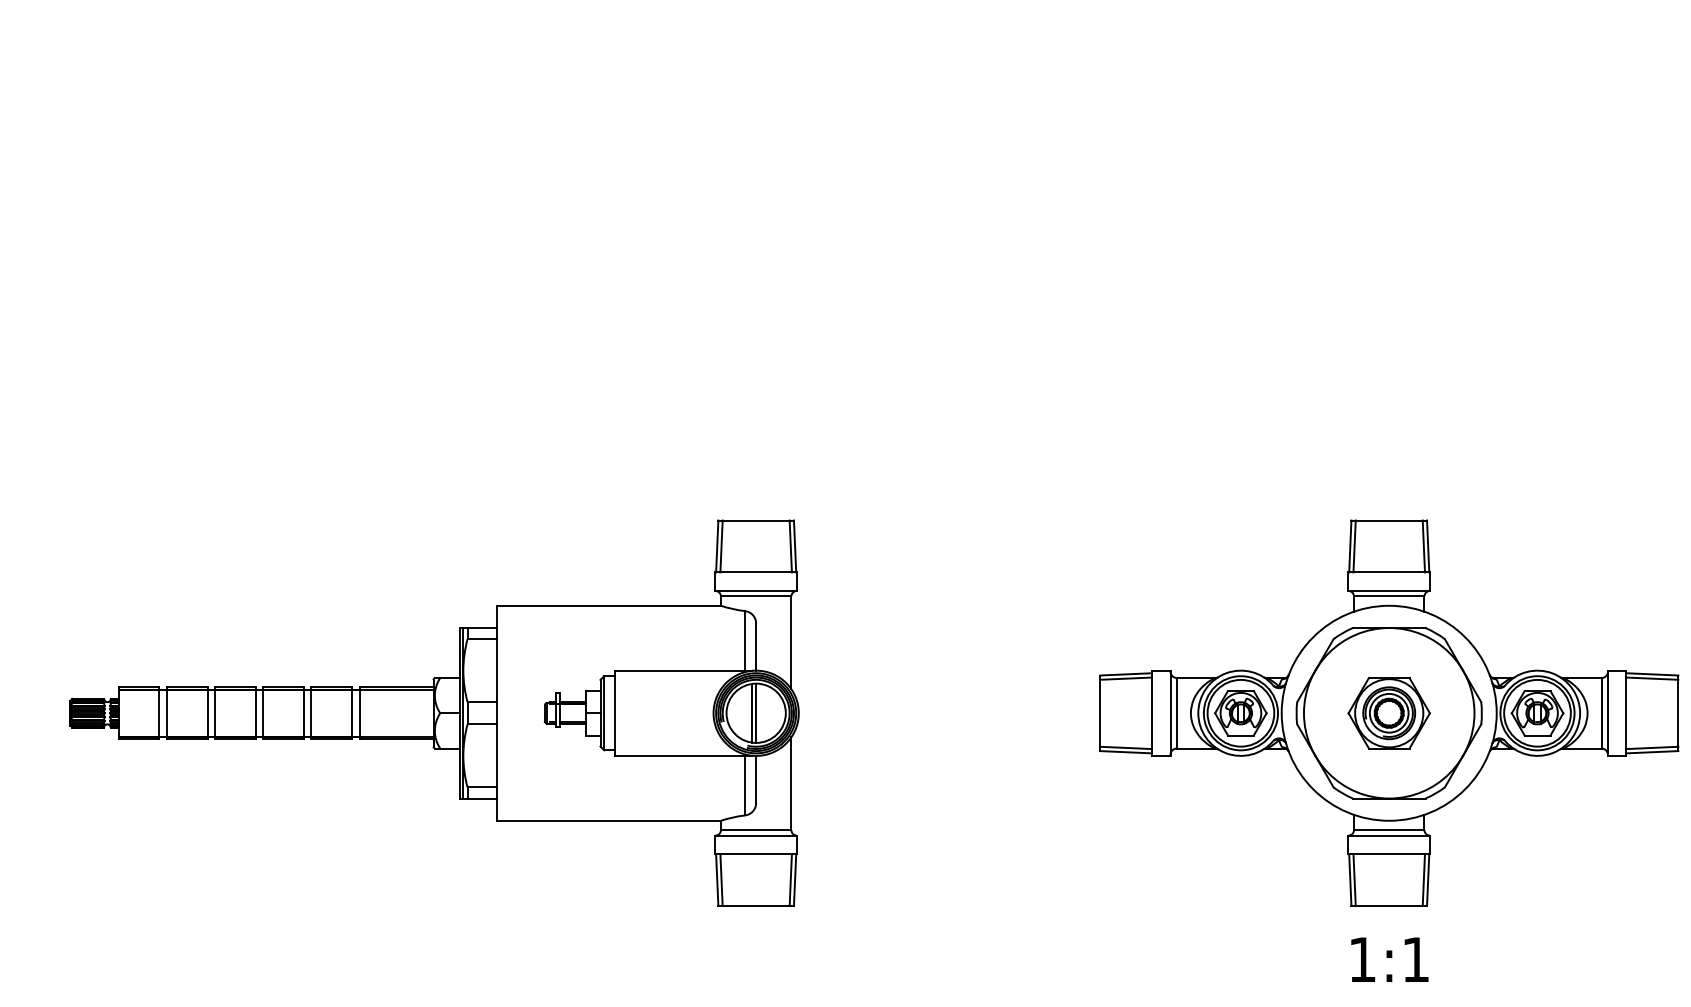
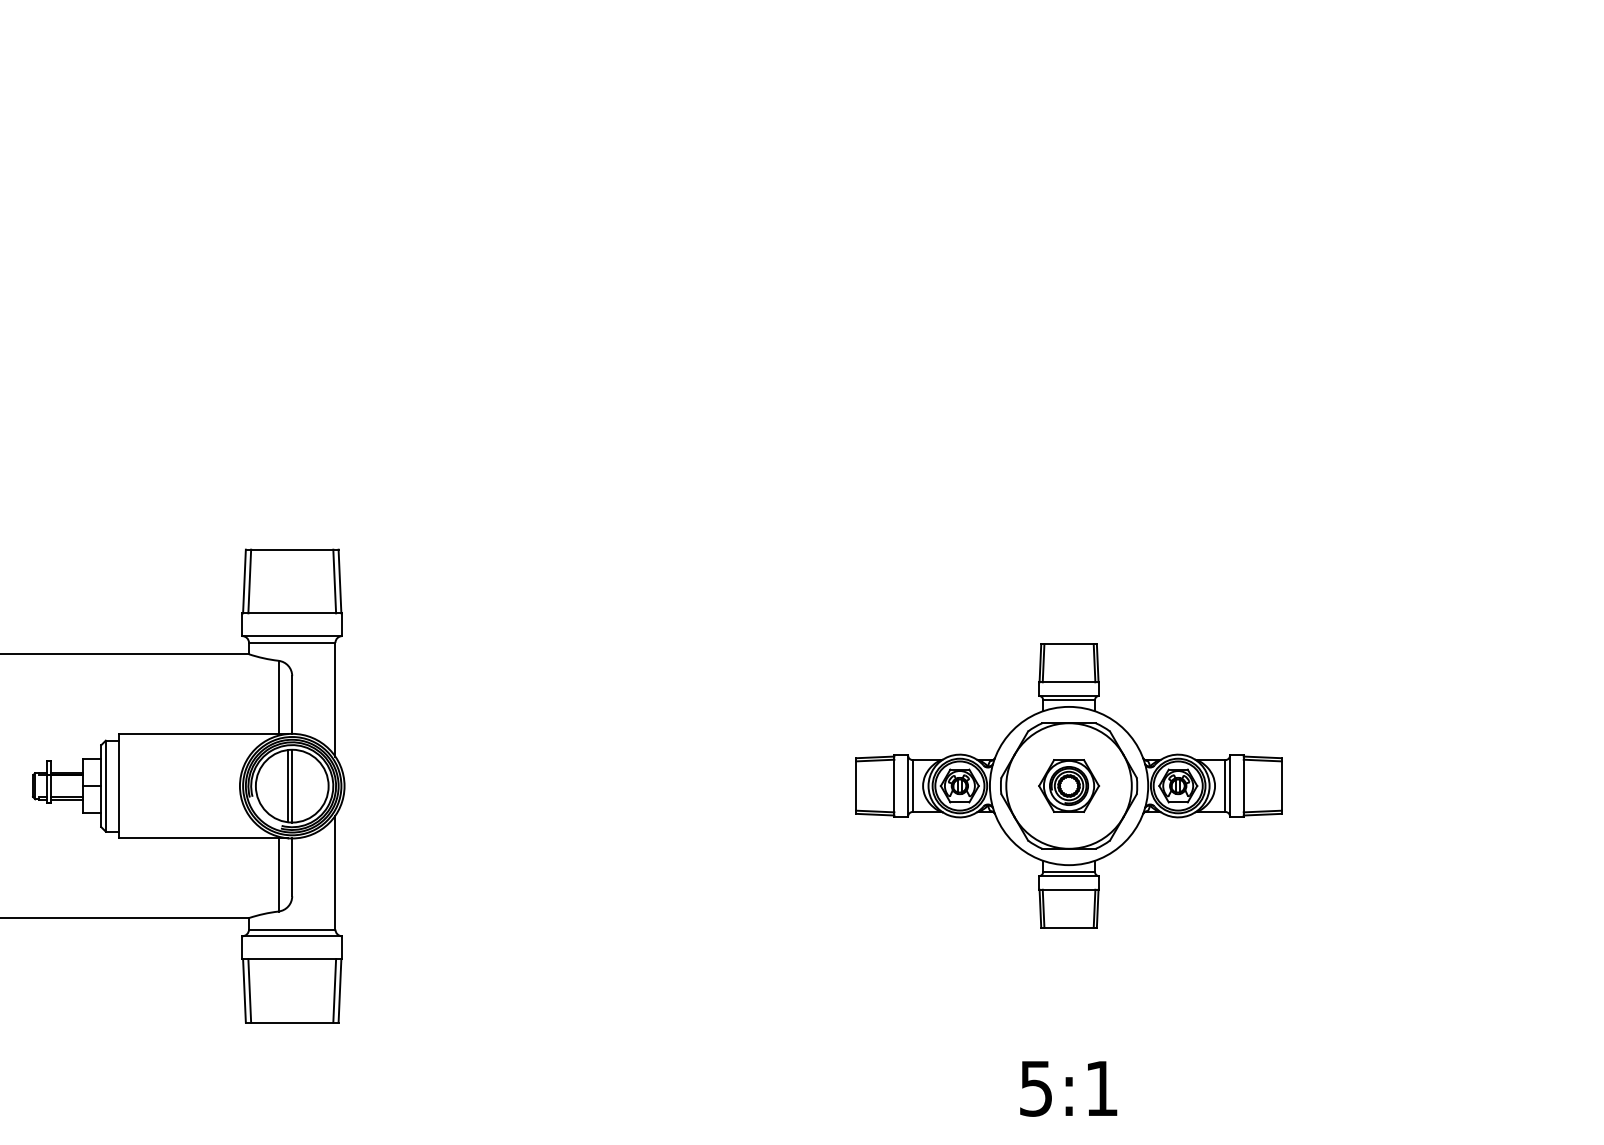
part: (1389, 712) -> (1069, 785), size x0.6
text: (1362, 959) -> (1036, 1088), 1:1 -> 5:1

